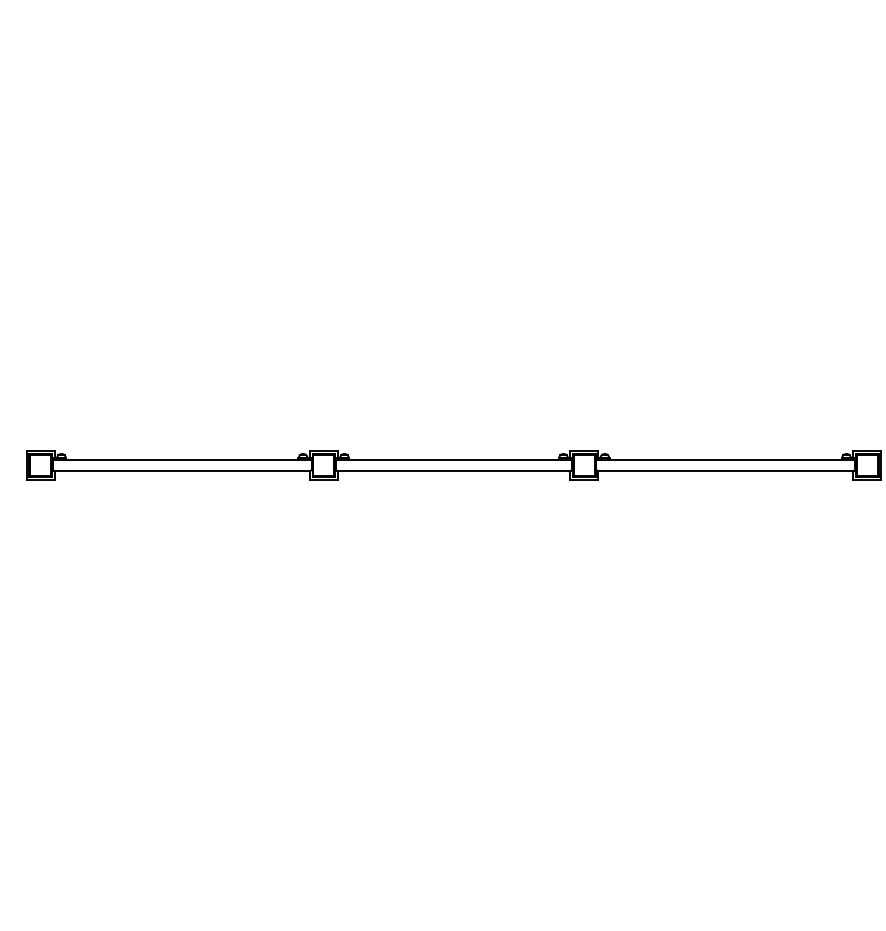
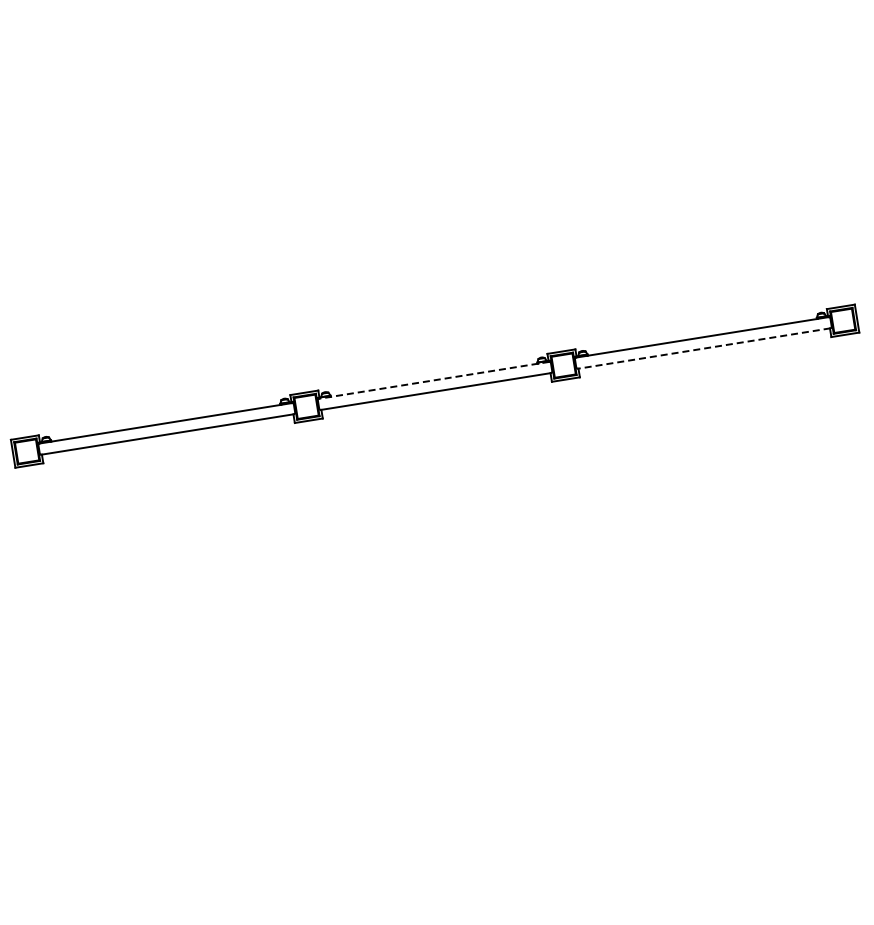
line: (454, 459) -> (434, 380), solid -> dashed
line: (725, 470) -> (703, 348), solid -> dashed

